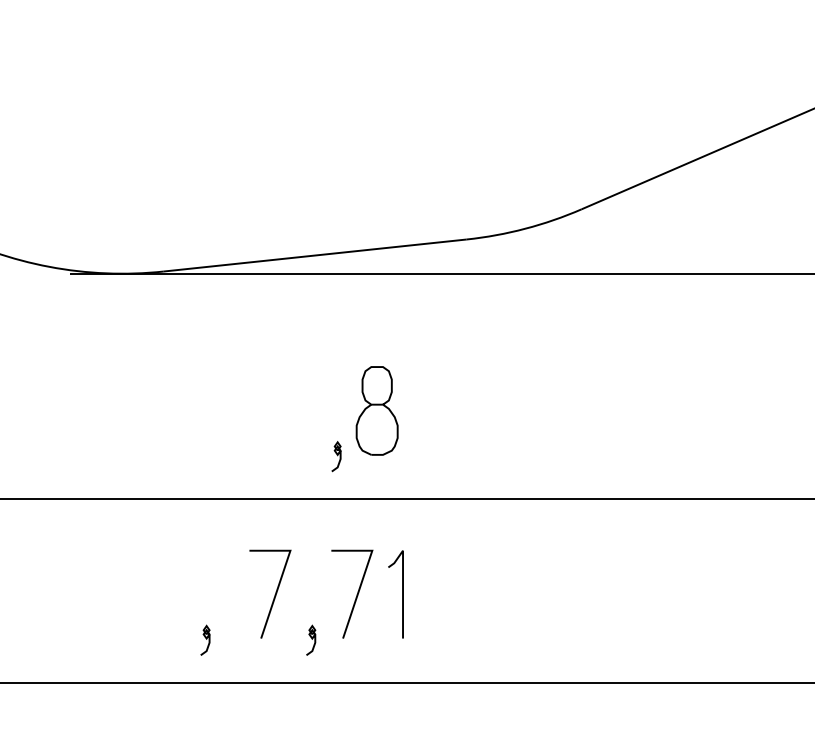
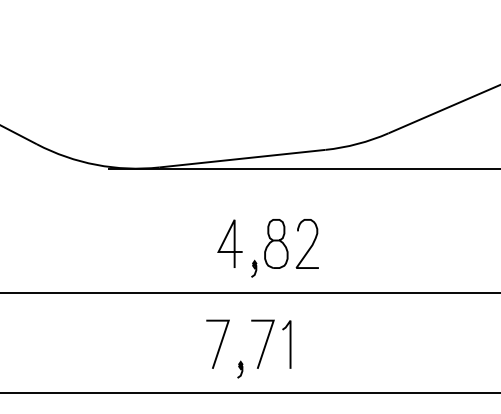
line: (299, 410) -> (233, 243), added
curve: (439, 415) -> (310, 246), added
part: (206, 639) -> (182, 369), removed

